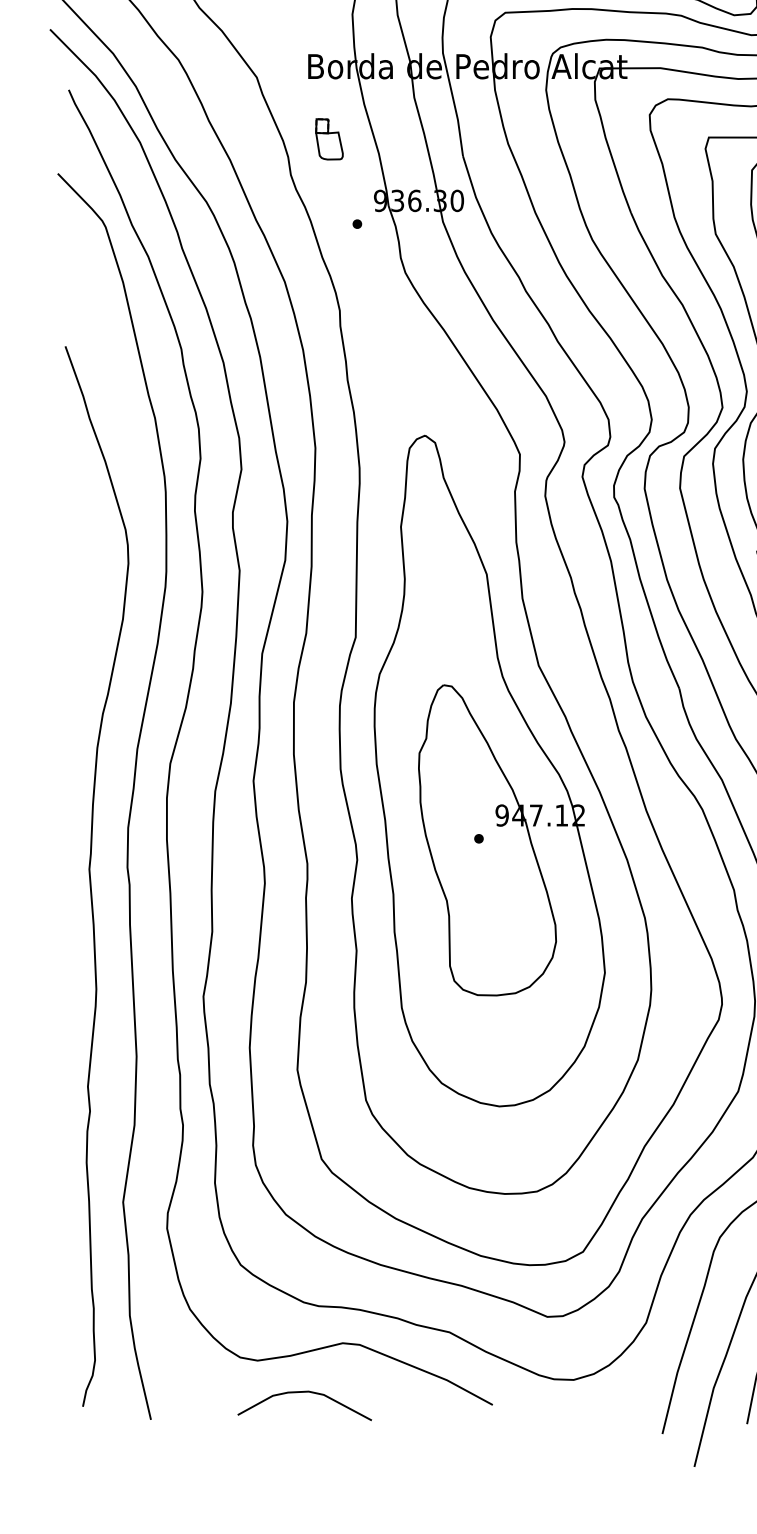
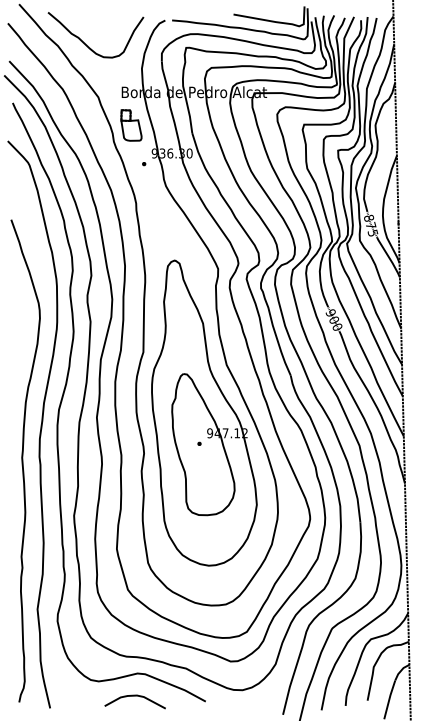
part: (329, 139) -> (131, 125), size x1.67
curve: (303, 1393) -> (134, 696), moved

